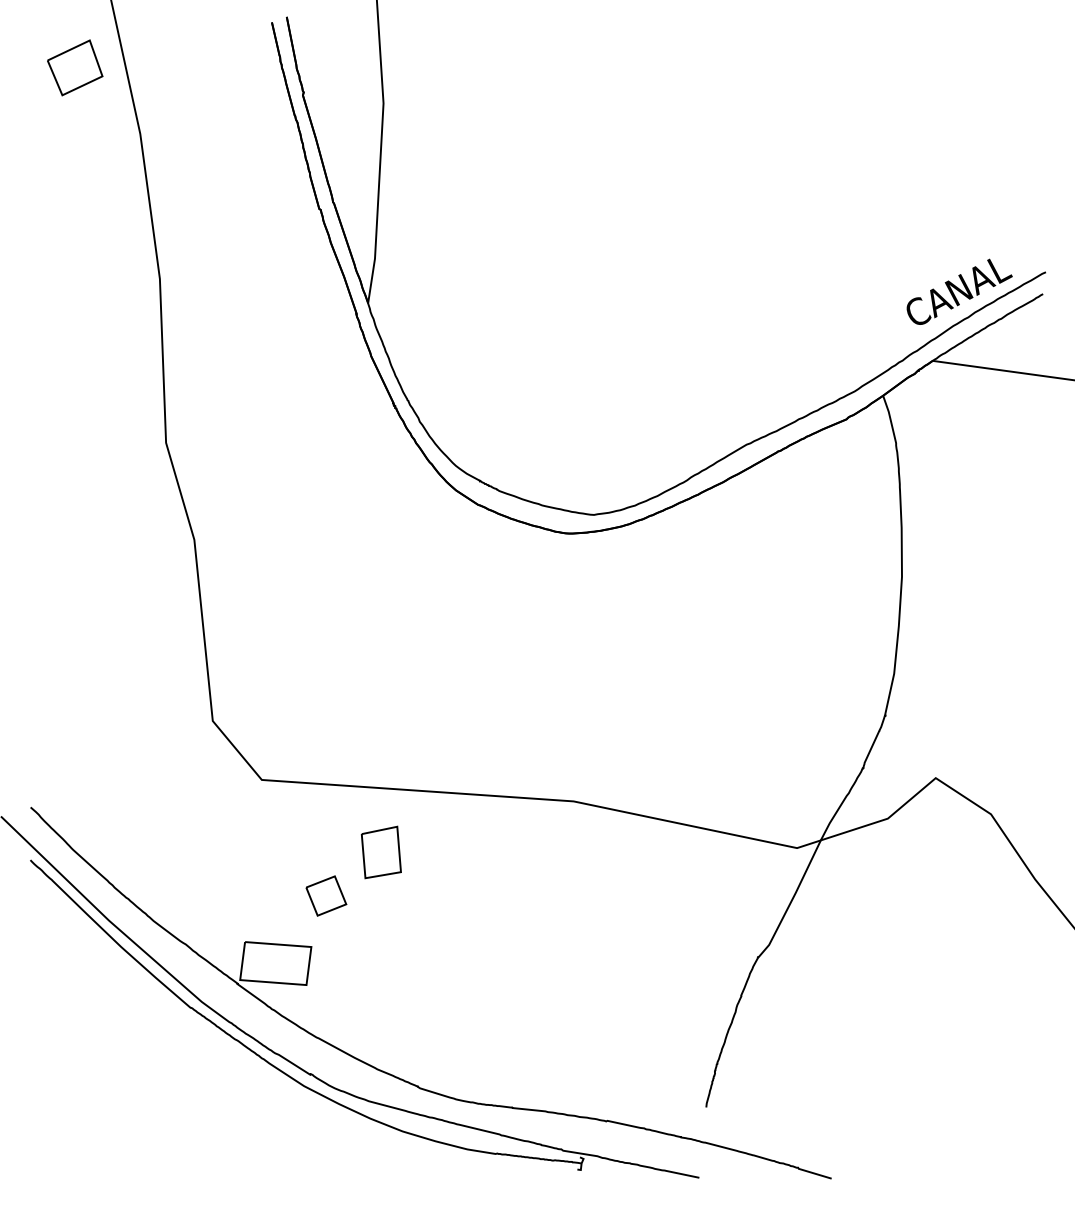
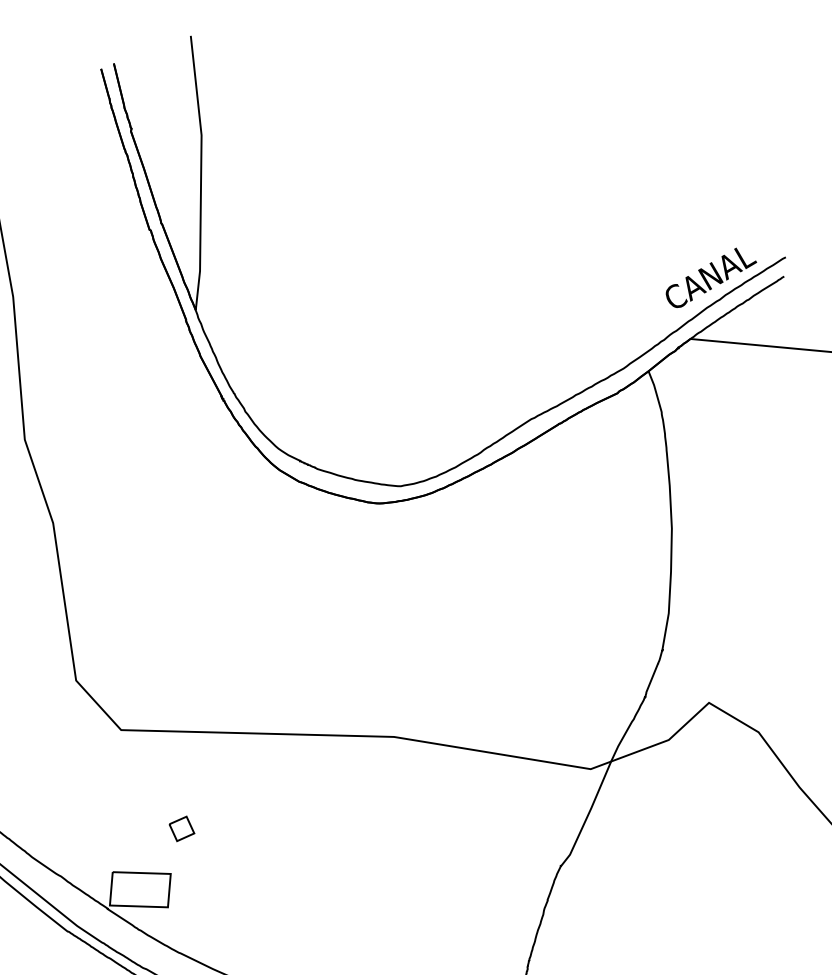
part: (381, 852) -> (228, 788), removed
part: (326, 895) -> (181, 828), size x0.7

